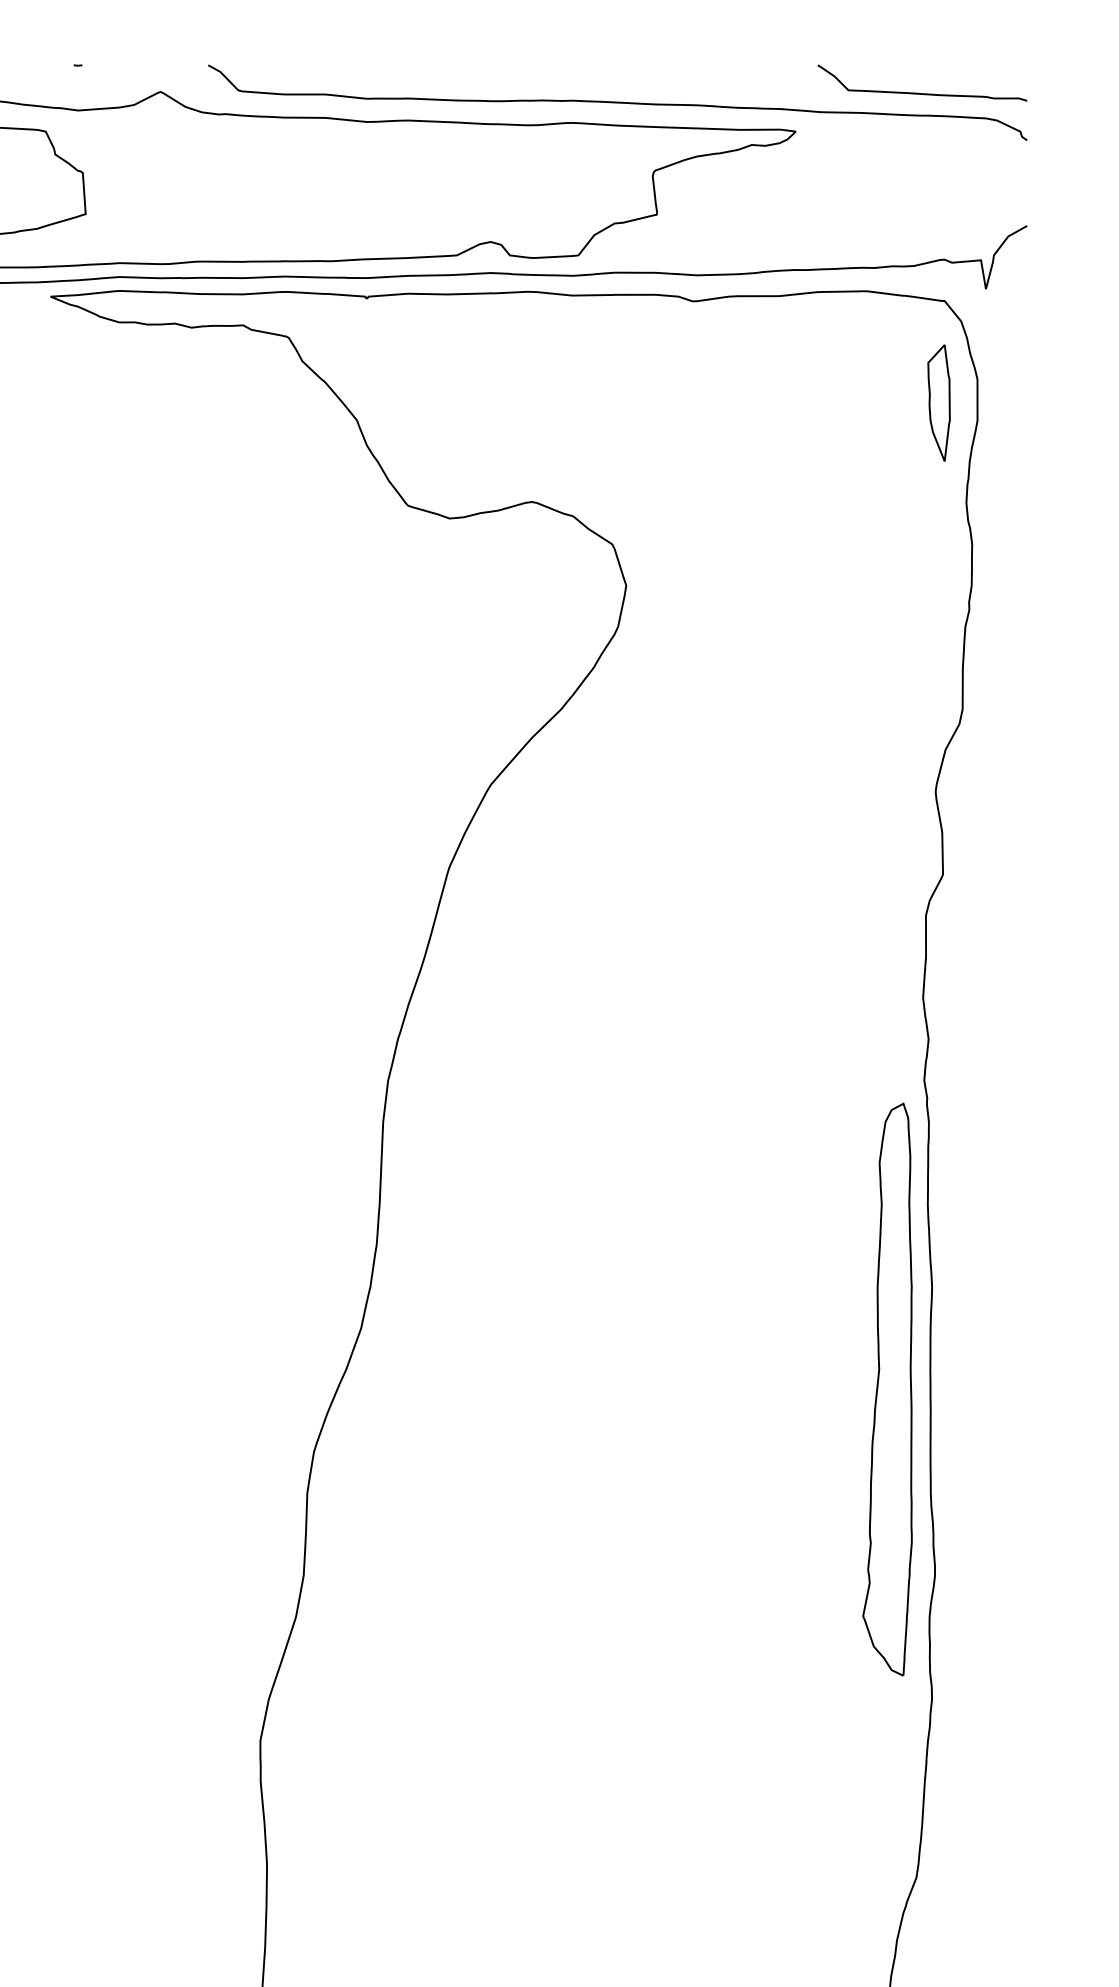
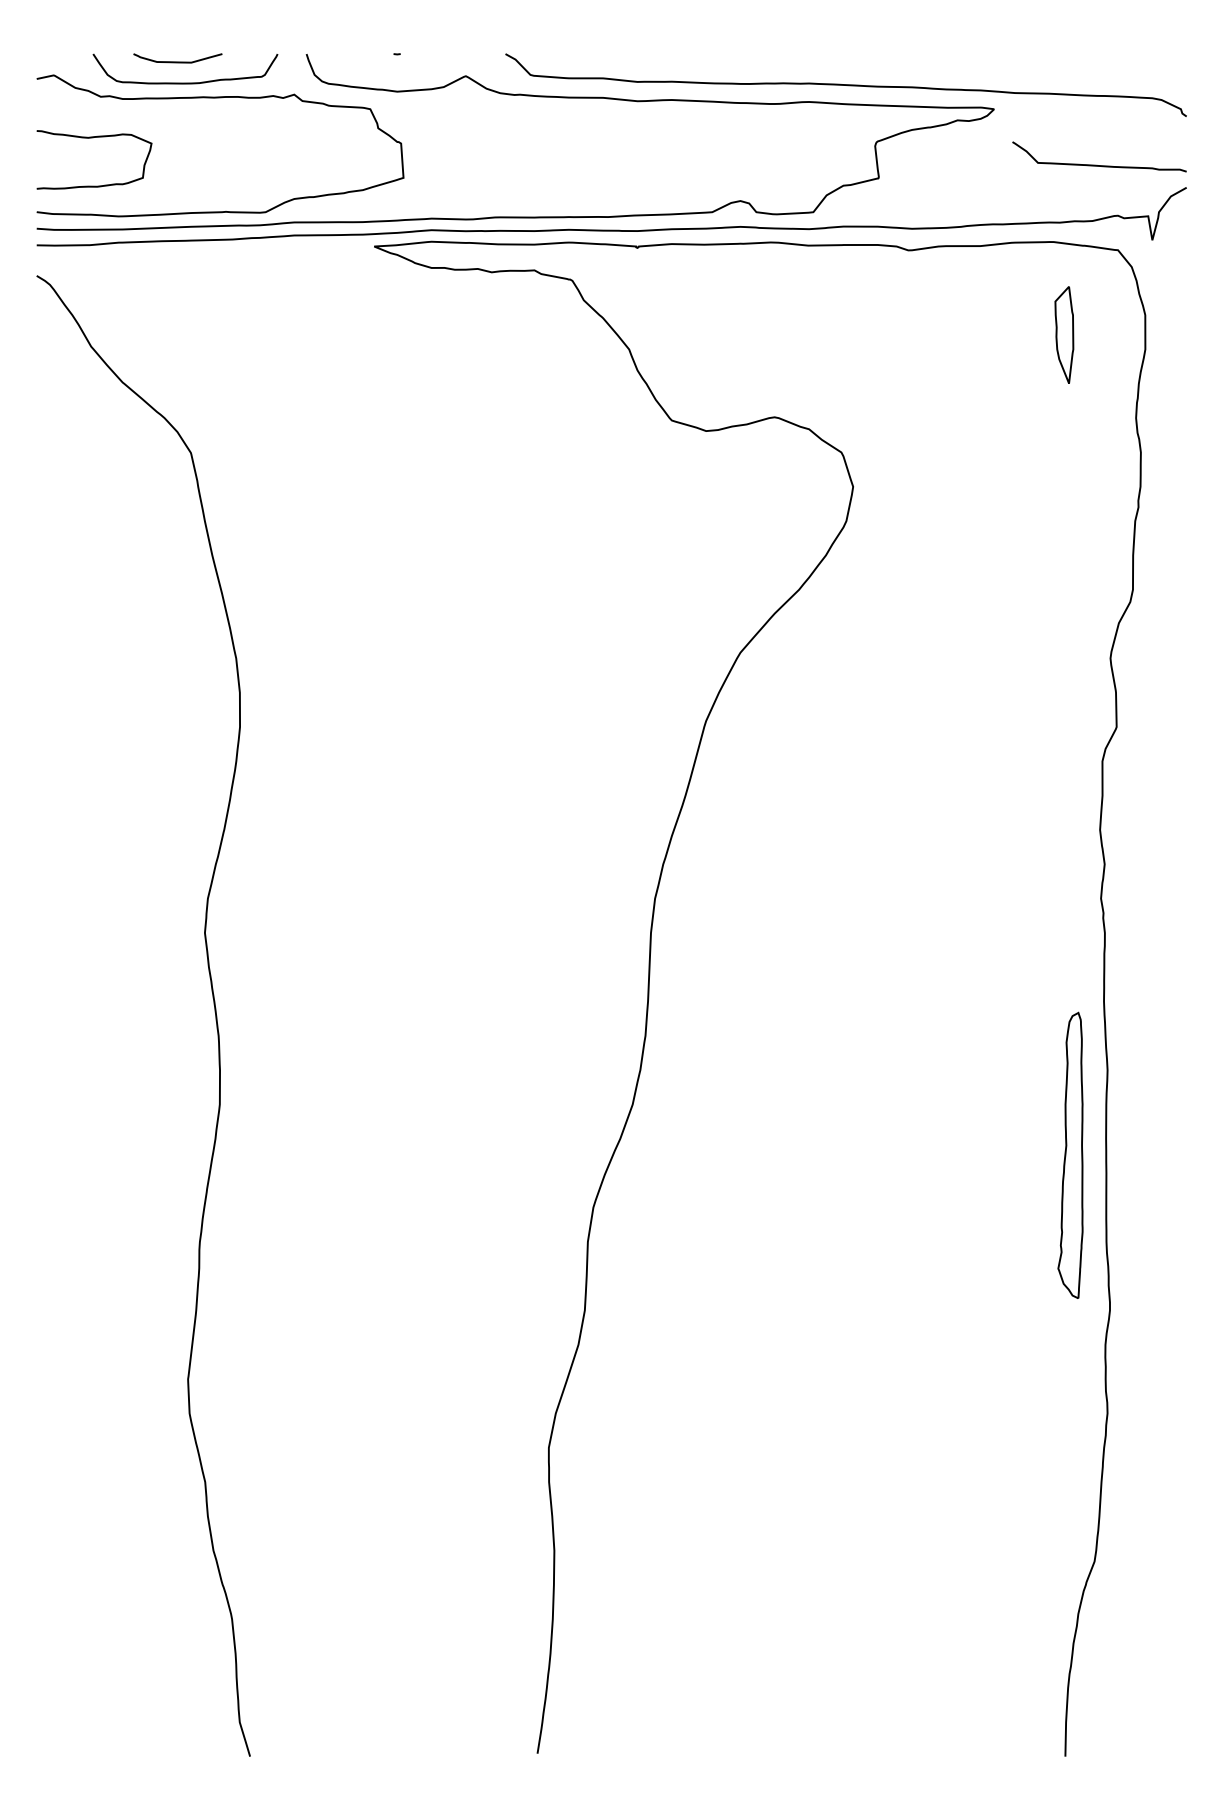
curve: (918, 92) -> (1096, 164), moved
part: (939, 402) -> (1064, 334), moved
part: (887, 1389) -> (1070, 1155), size x0.6

